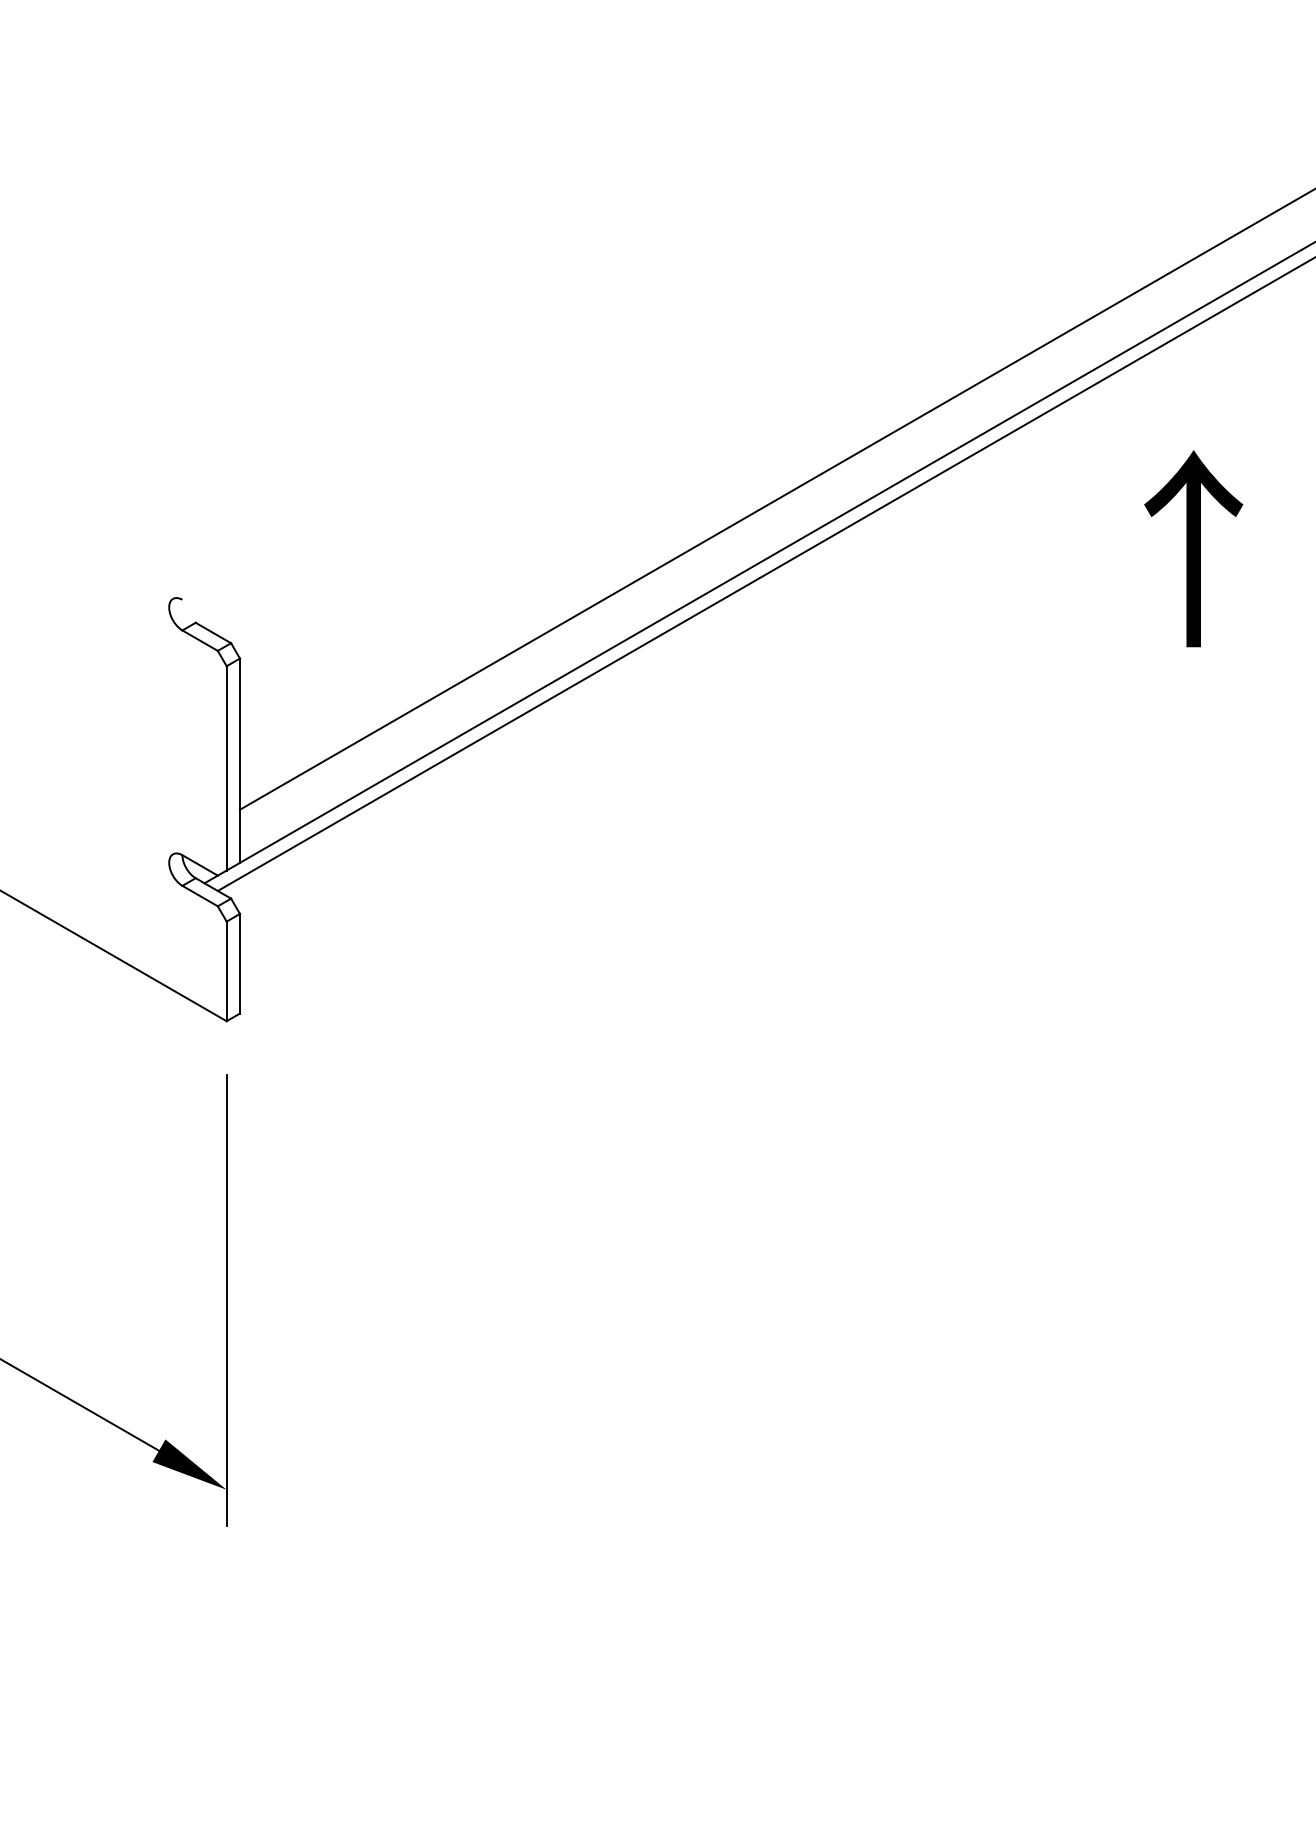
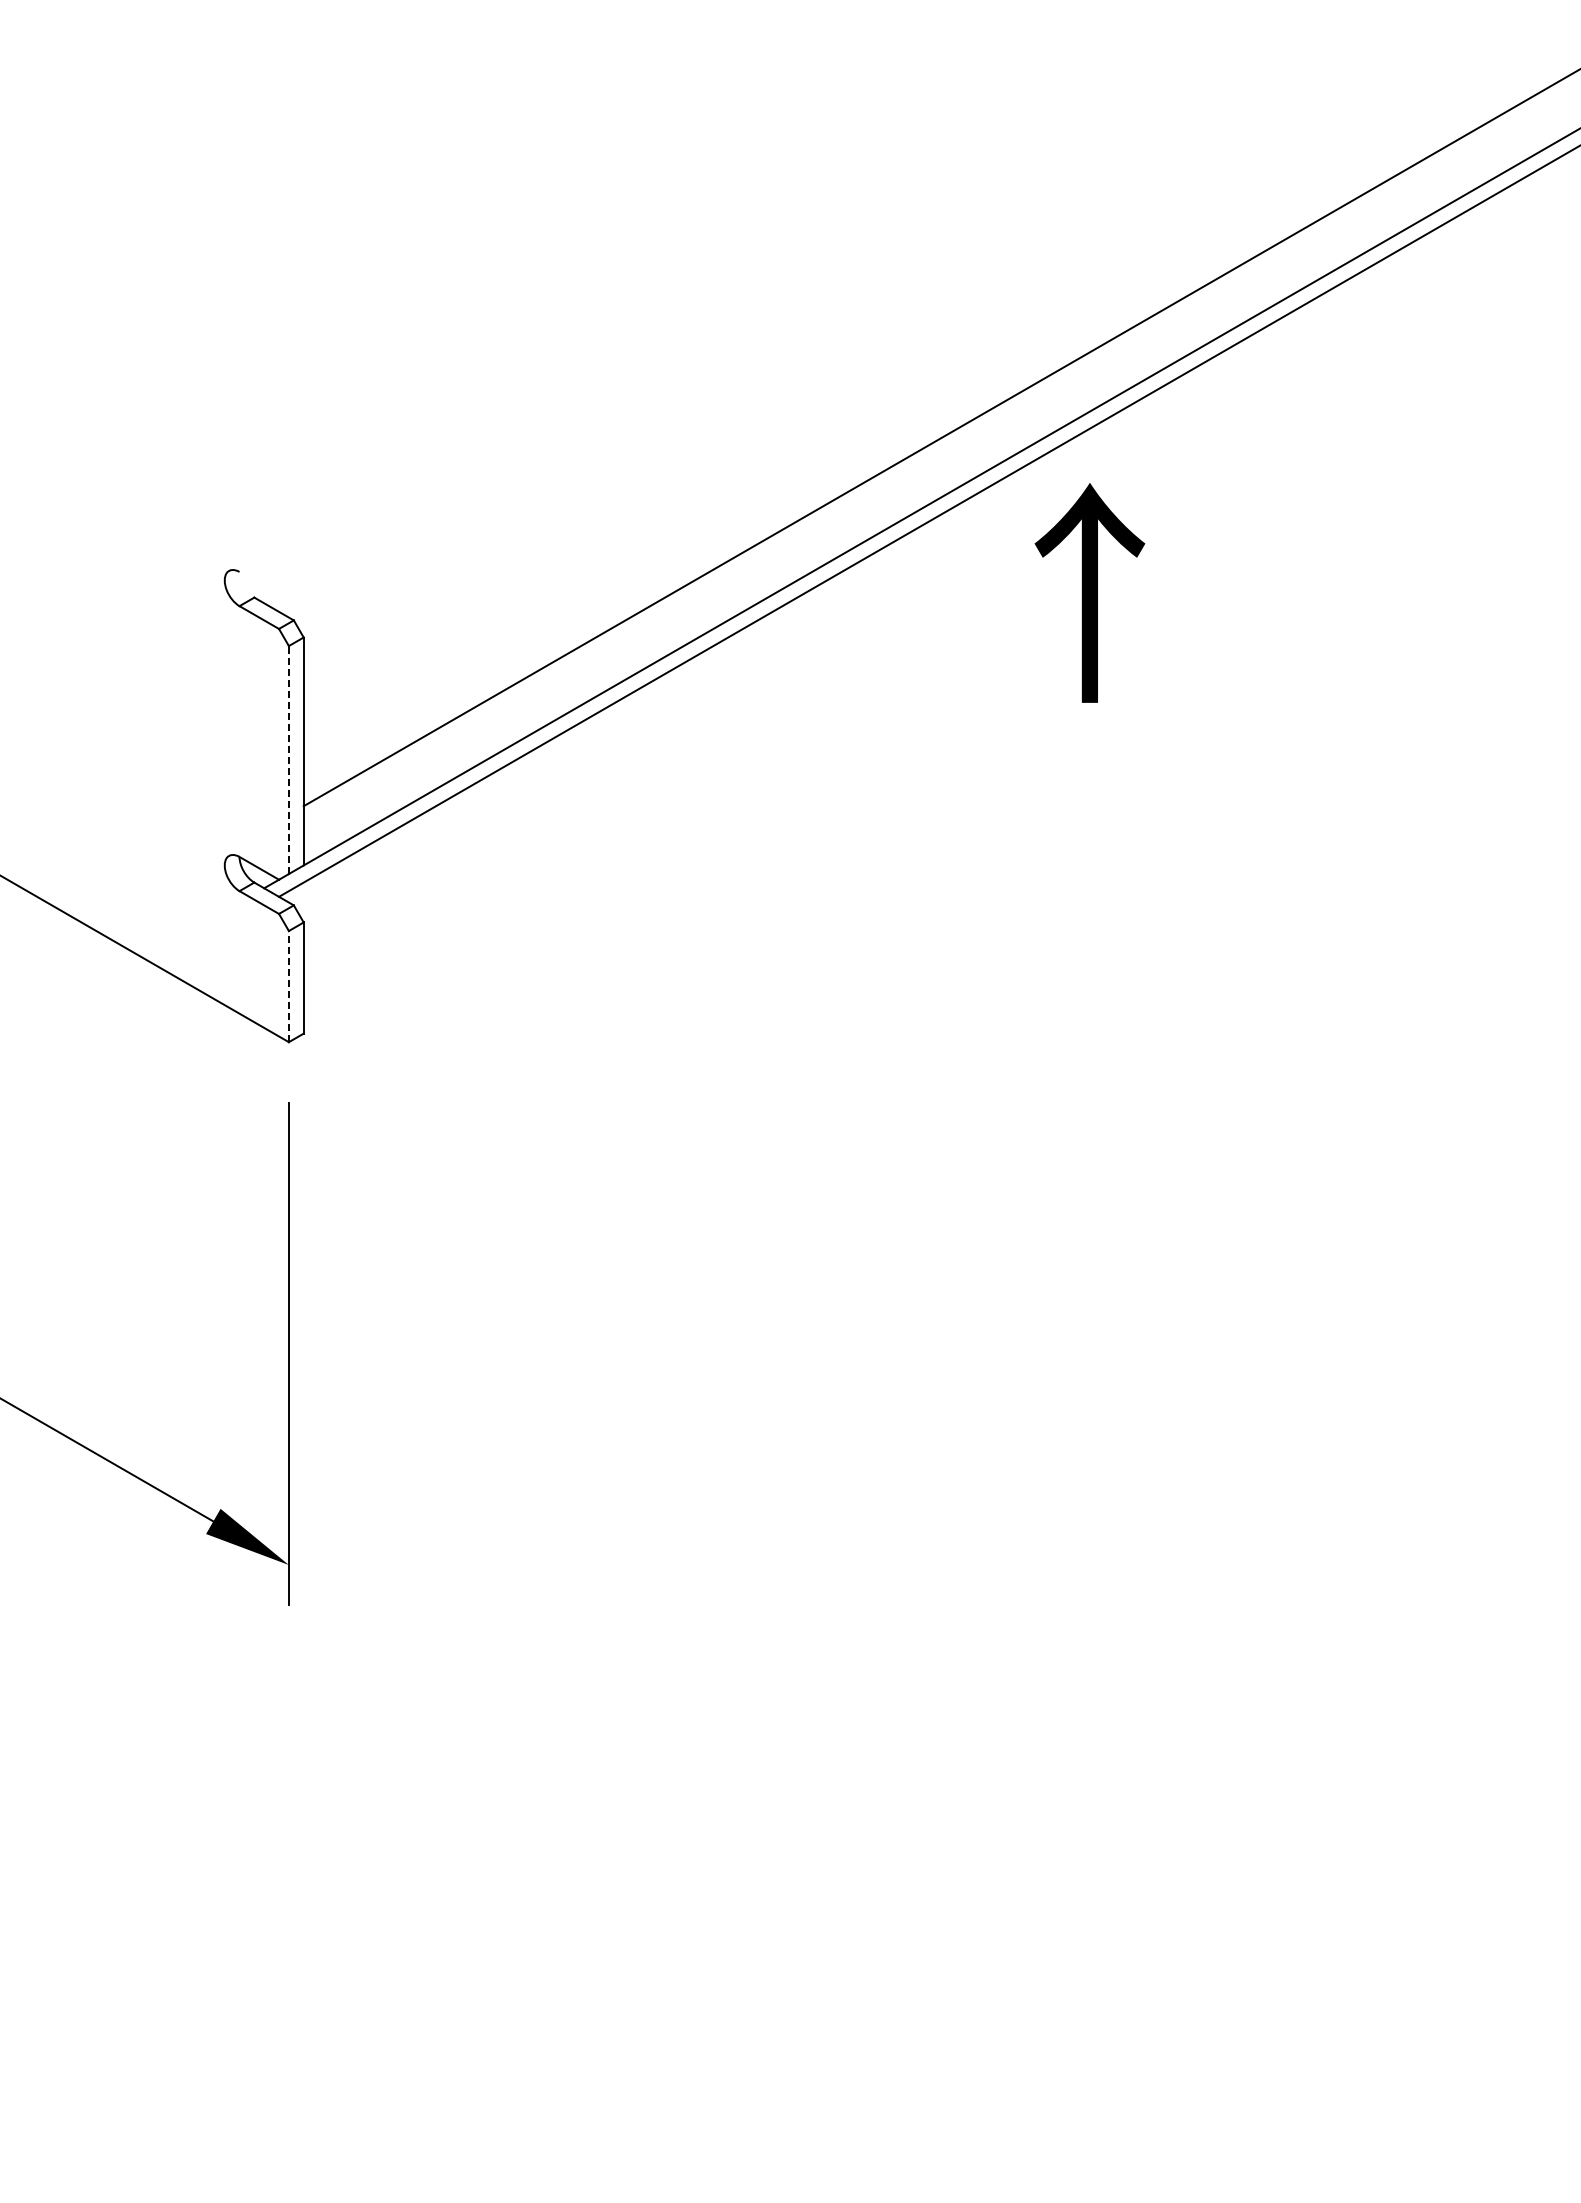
text: (1193, 548) -> (1089, 592), moved
line: (226, 768) -> (288, 760), solid -> dashed
line: (226, 971) -> (288, 986), solid -> dashed

